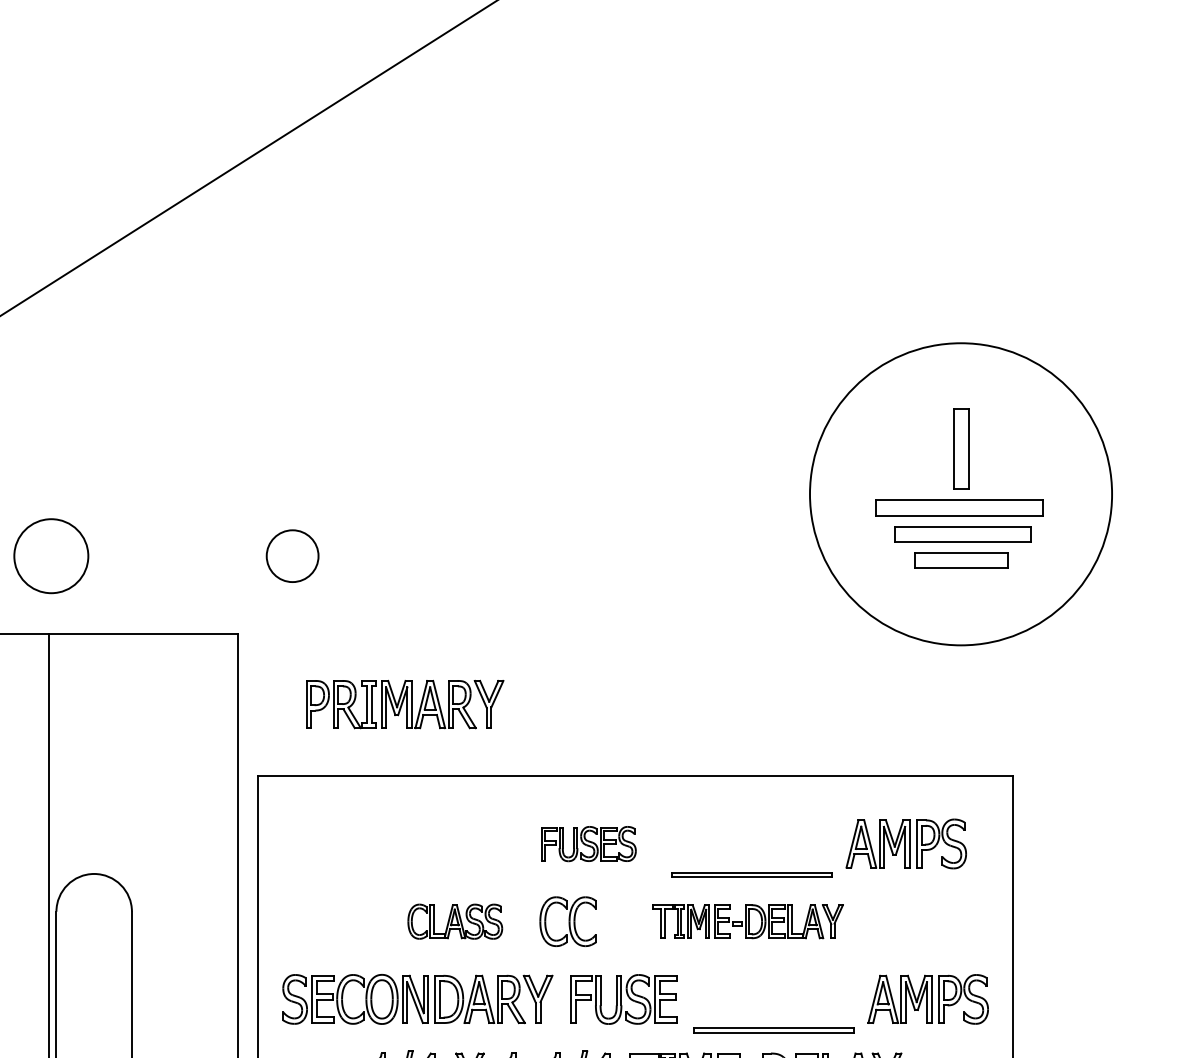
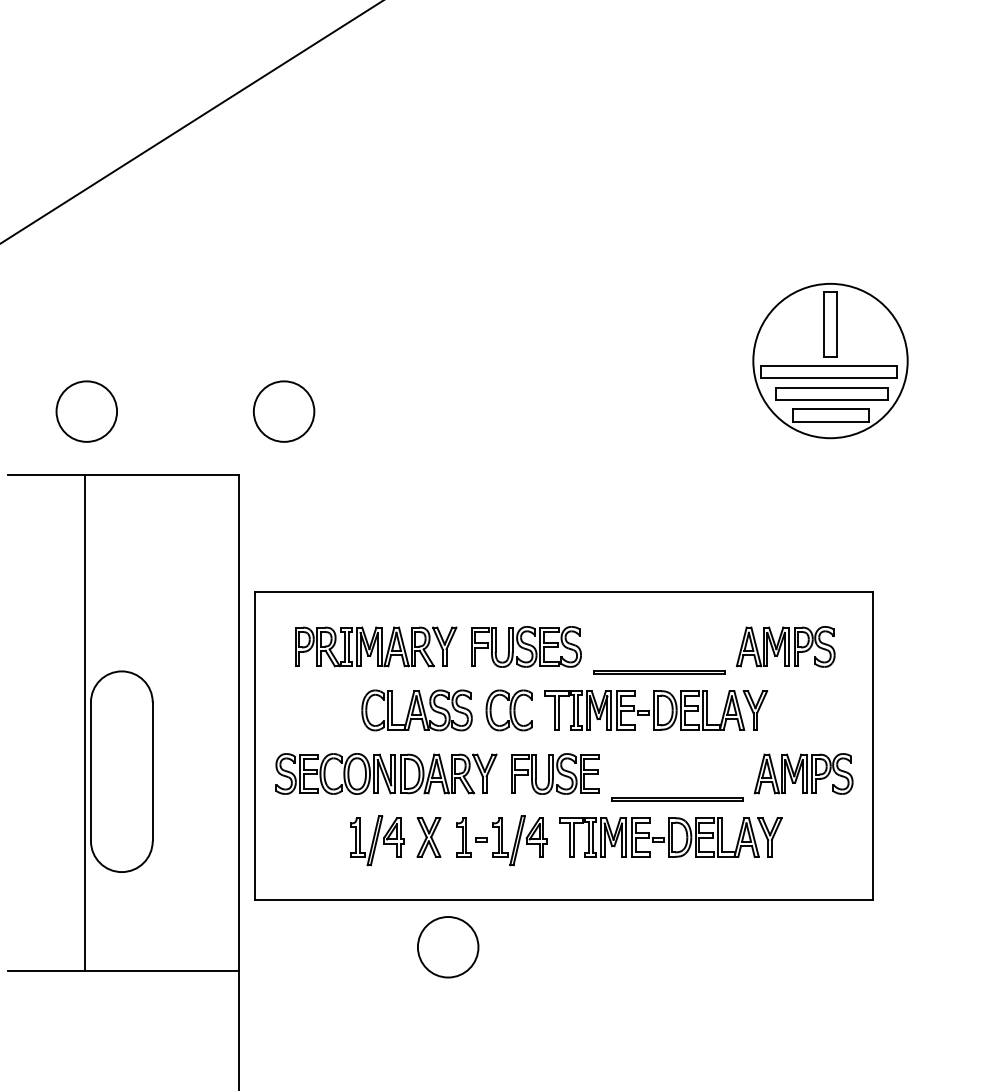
circle: (961, 493) -> (830, 360), size x0.62
circle: (291, 556) -> (283, 411), size x1.43
part: (405, 704) -> (376, 646), moved
part: (589, 843) -> (526, 646), size x1.43
part: (454, 921) -> (416, 710), size x1.43
part: (748, 921) -> (656, 710), size x1.43

